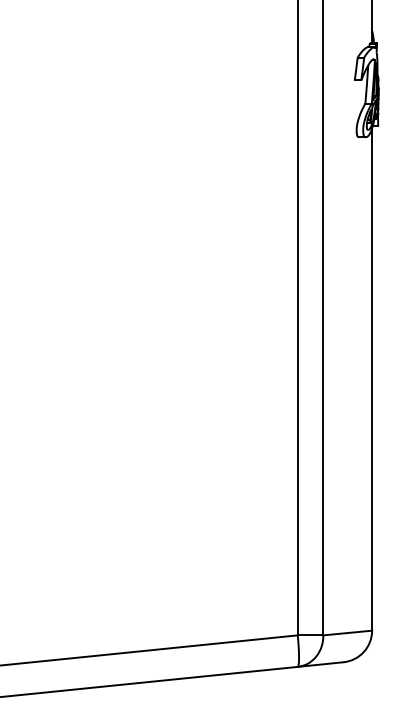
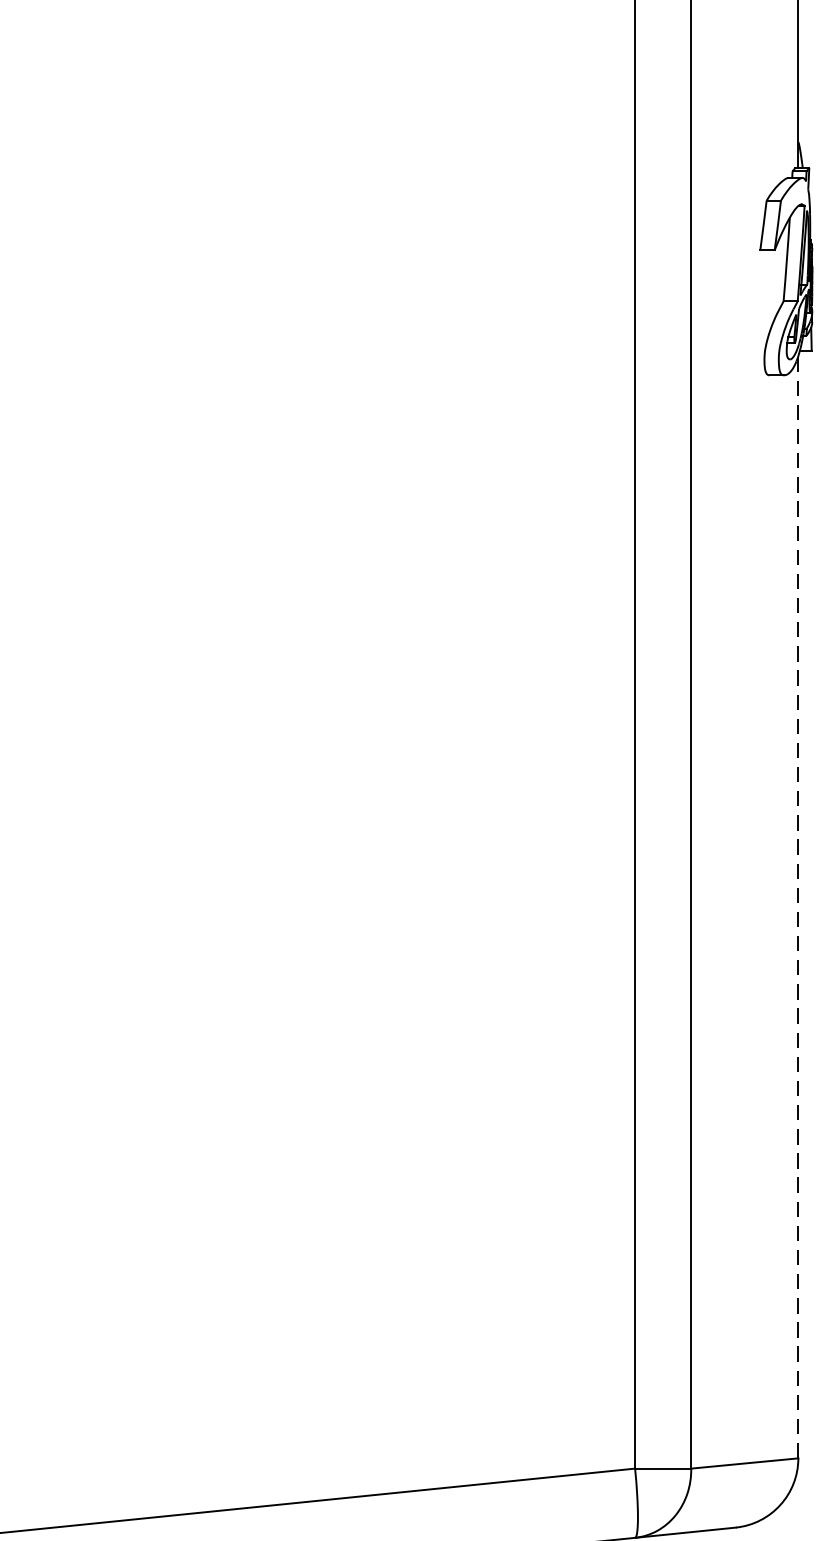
line: (372, 379) -> (799, 907), solid -> dashed

